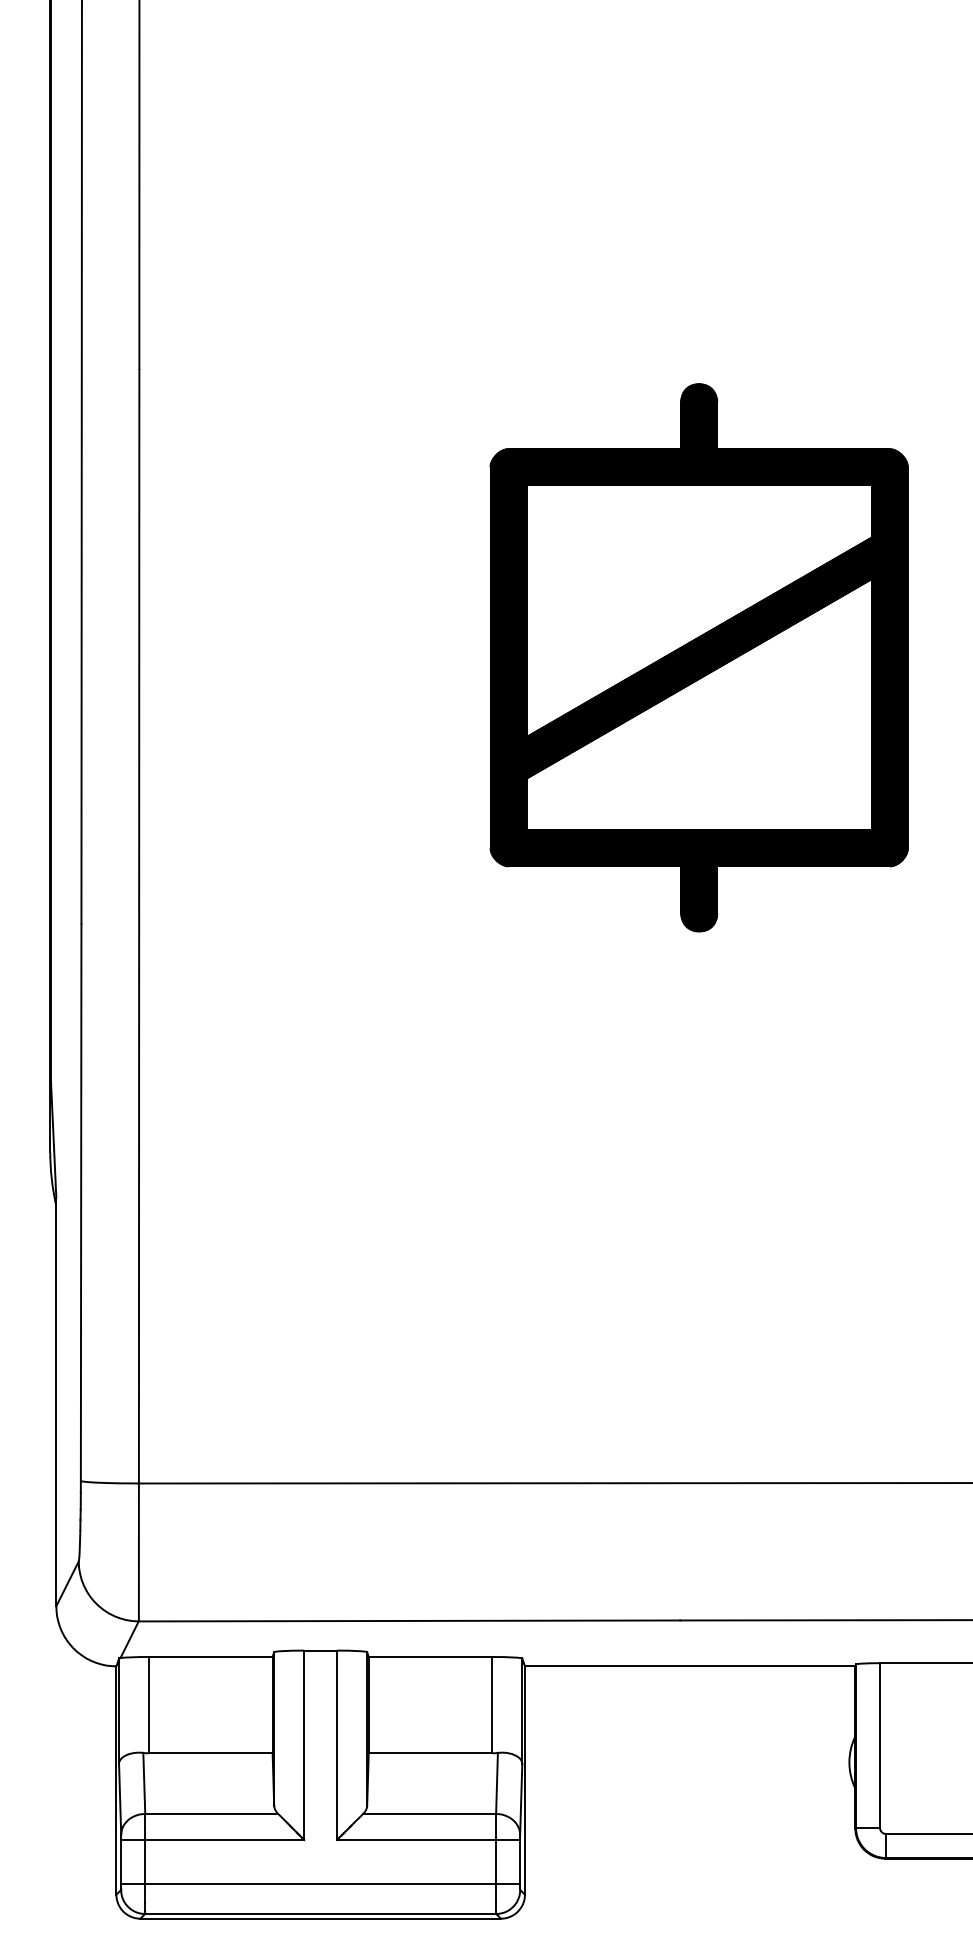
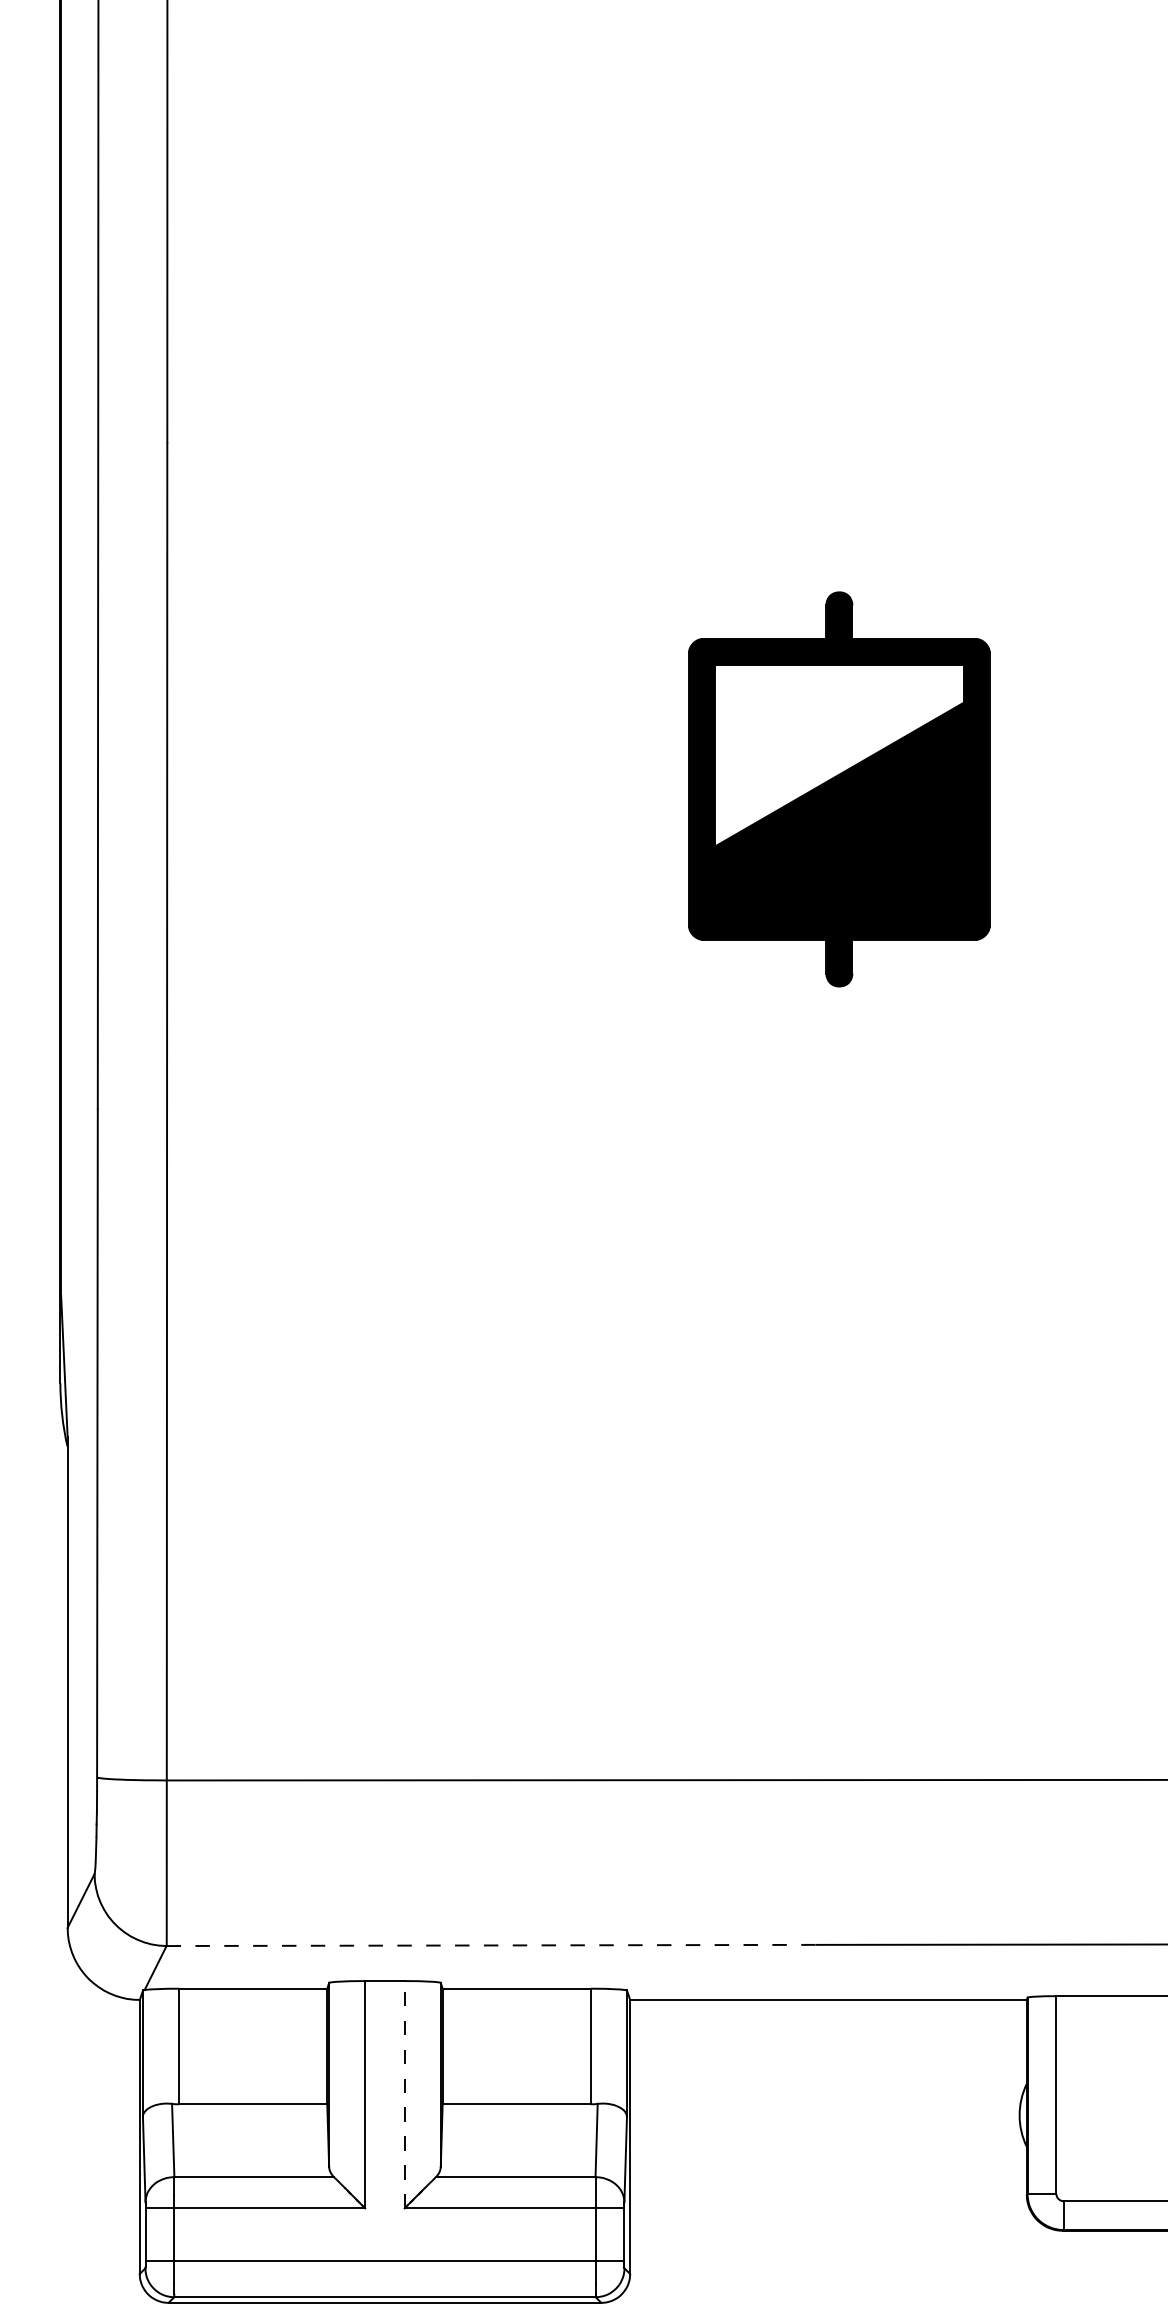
part: (699, 657) -> (839, 789), size x0.6
line: (410, 1620) -> (492, 1945), solid -> dashed
line: (336, 1745) -> (404, 2094), solid -> dashed

